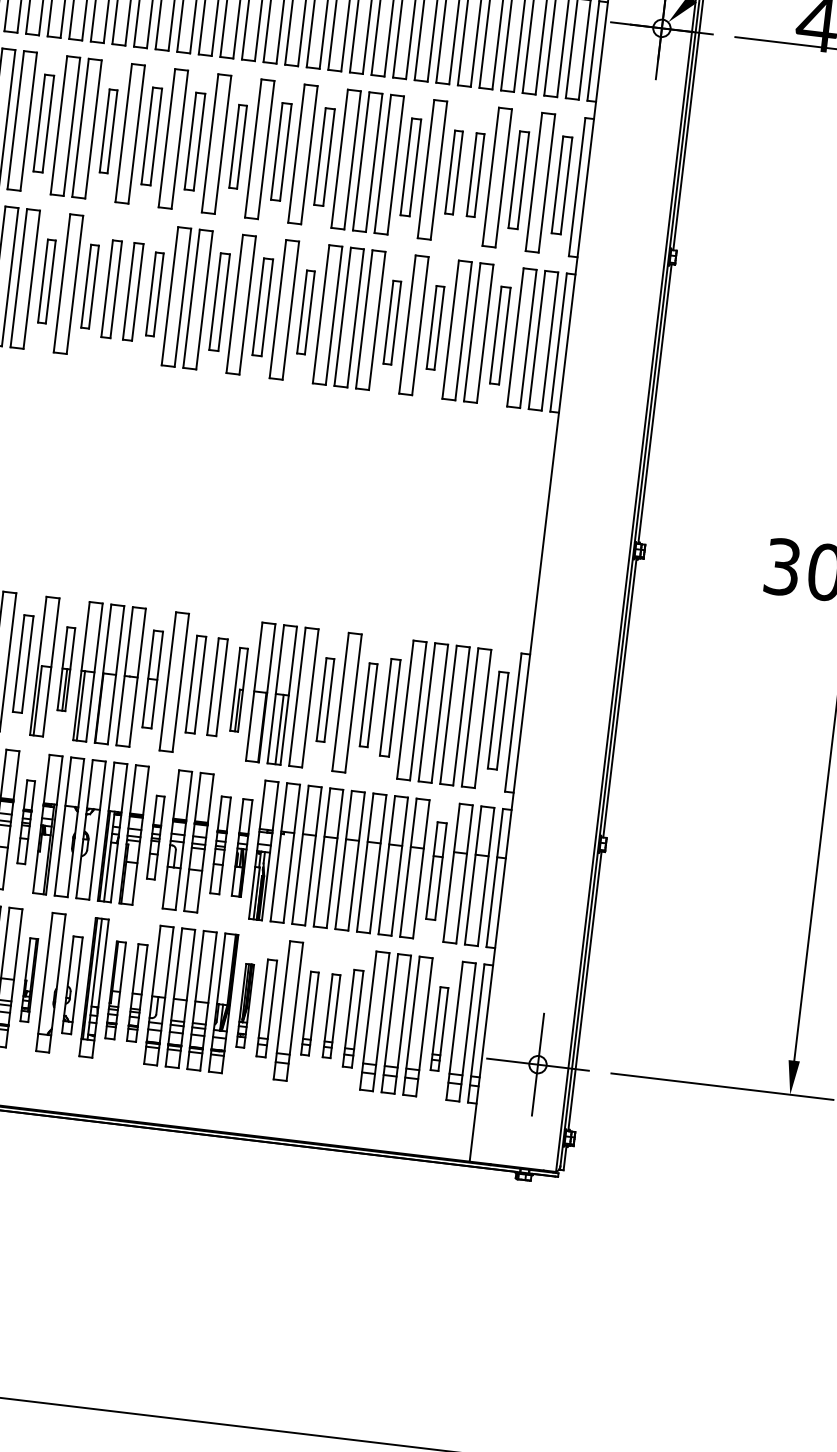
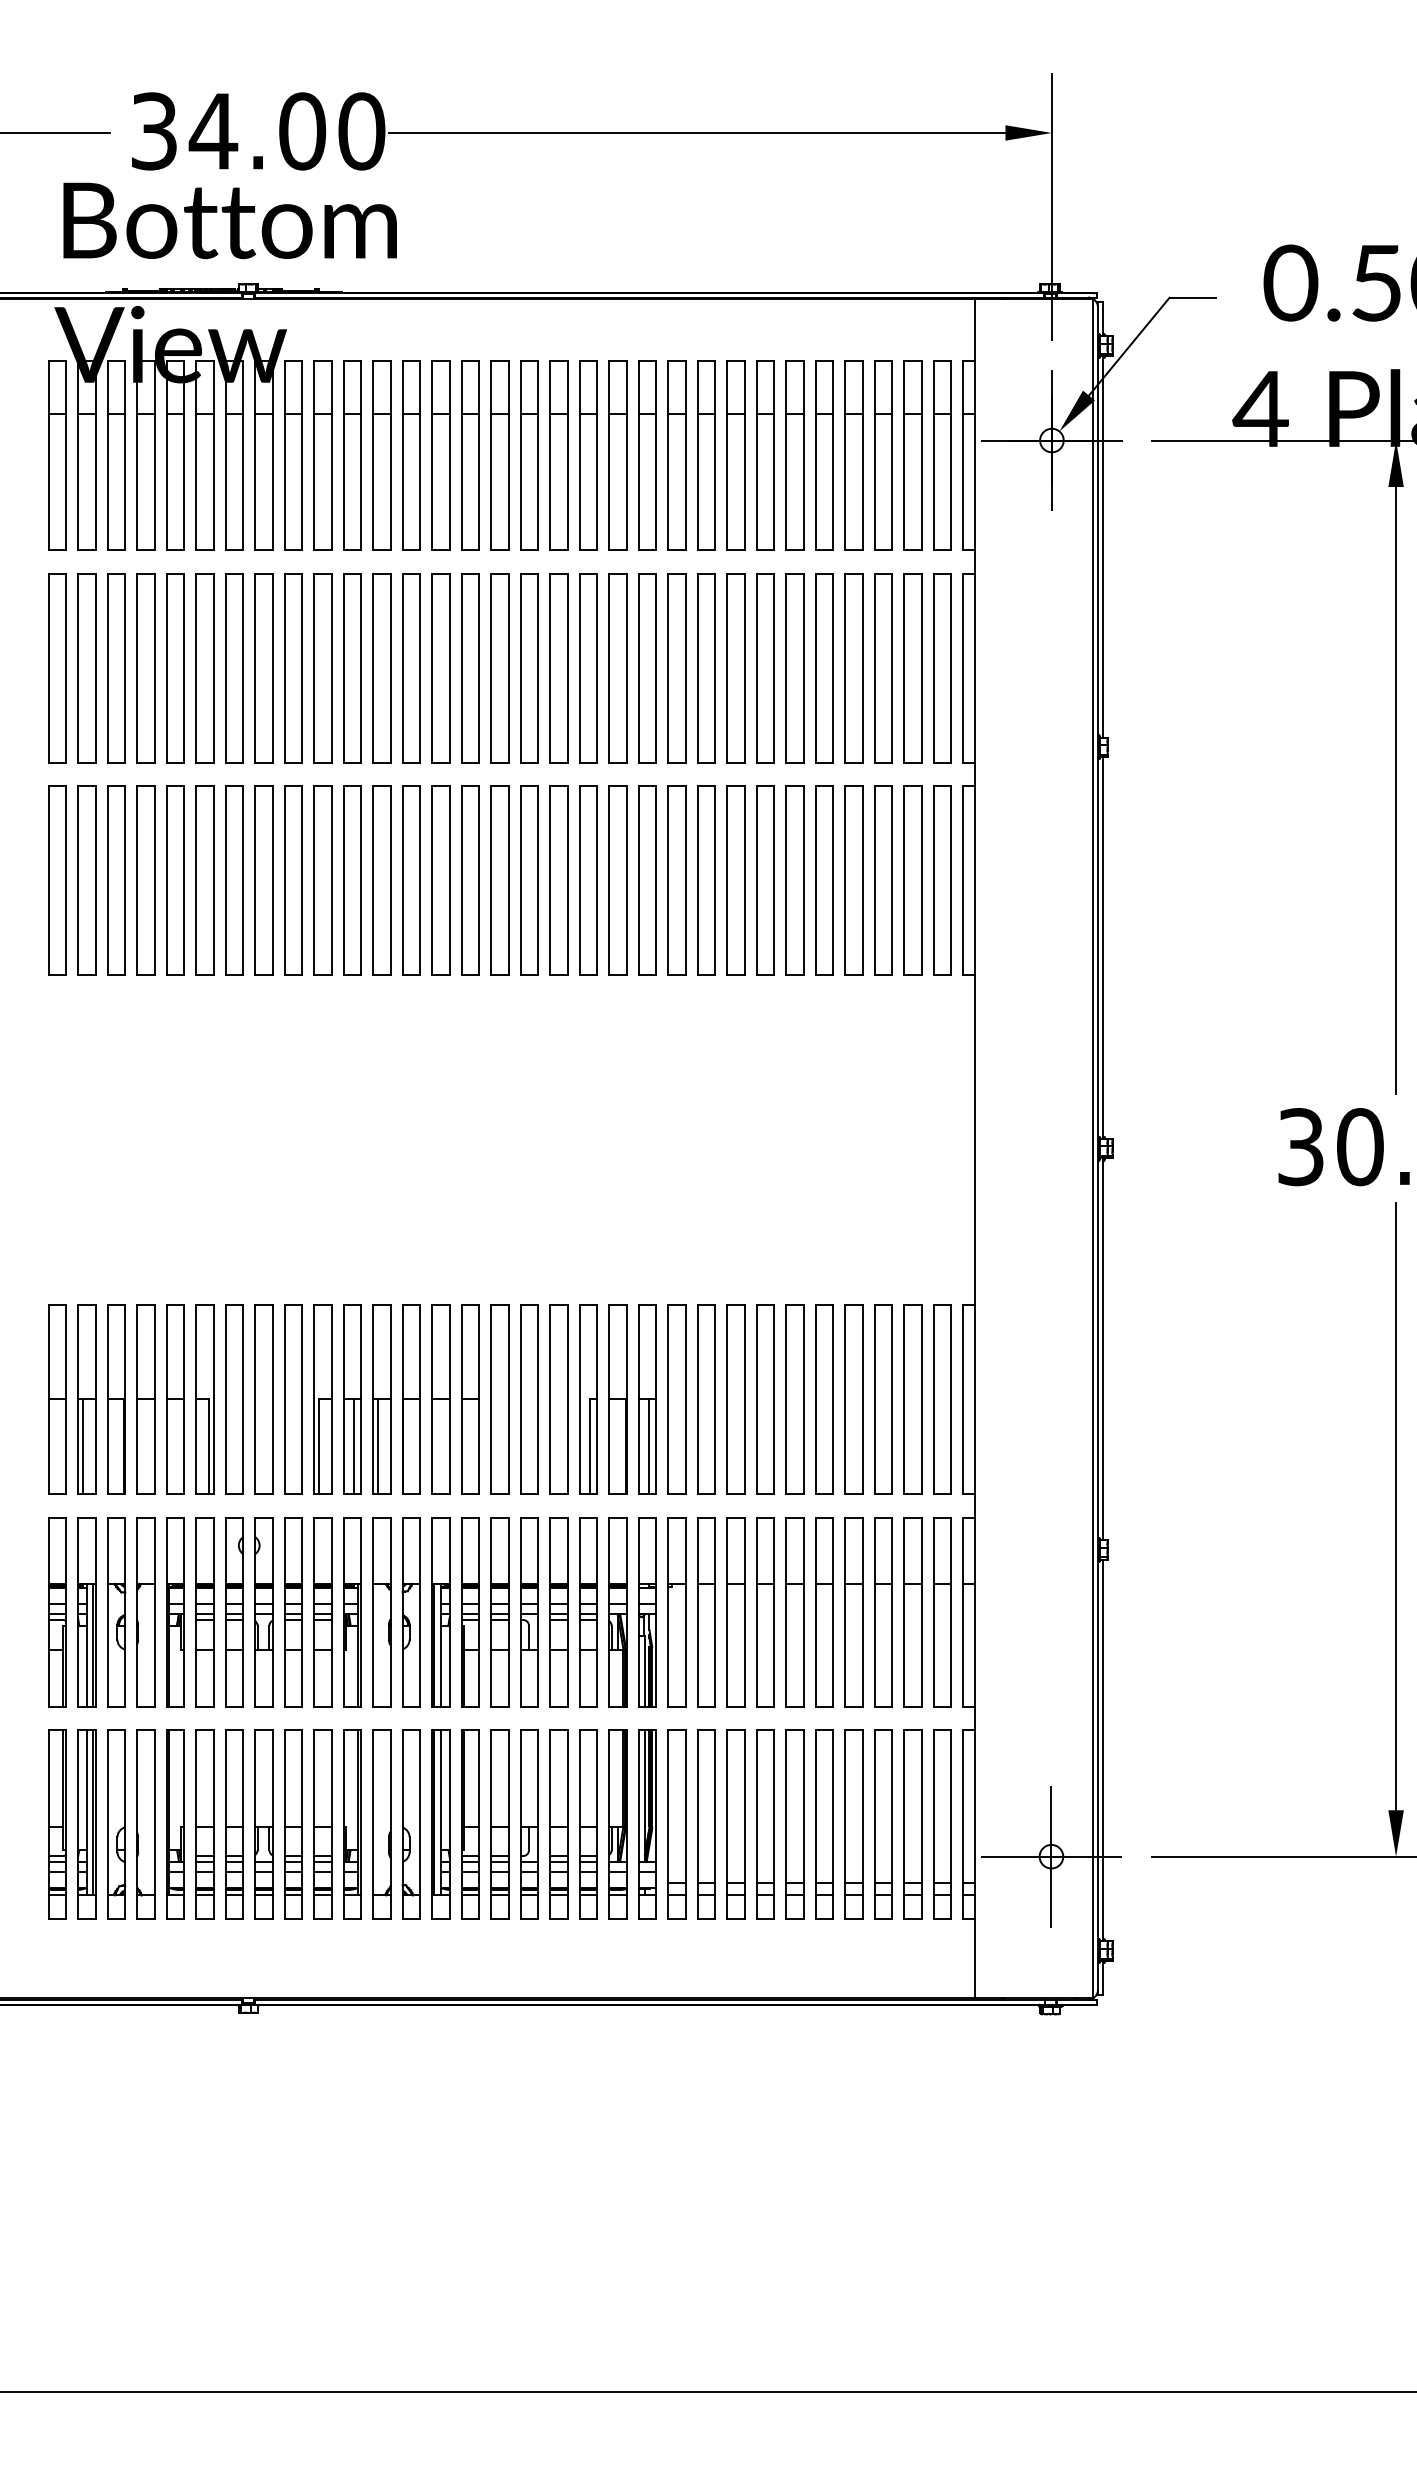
part: (43, 123) -> (234, 668), size x1.43
part: (108, 131) -> (322, 668), size x1.67
part: (151, 136) -> (381, 668), size x1.43
part: (194, 141) -> (440, 668), size x1.43
part: (237, 146) -> (499, 668), size x1.67
part: (280, 152) -> (558, 668), size x1.43
part: (324, 157) -> (617, 668), size x1.43
part: (410, 167) -> (735, 668), size x1.43
part: (453, 172) -> (794, 668), size x1.67
part: (475, 175) -> (824, 668), size x1.67
part: (518, 180) -> (883, 668), size x1.43
part: (561, 185) -> (942, 668), size x1.43
part: (46, 281) -> (263, 880), size x1.67
part: (89, 286) -> (322, 880), size x1.67
part: (111, 289) -> (352, 880), size x1.43
part: (132, 291) -> (381, 880), size x1.43
part: (154, 294) -> (411, 880), size x1.67
part: (219, 302) -> (499, 880), size x1.43
part: (262, 307) -> (558, 880), size x1.43
part: (305, 312) -> (617, 880), size x1.67
part: (391, 322) -> (735, 880), size x1.67
part: (435, 327) -> (794, 880), size x1.67
part: (500, 335) -> (883, 880), size x1.43
part: (23, 663) -> (293, 1399), size x1.43
part: (66, 669) -> (352, 1399), size x1.67
part: (152, 679) -> (470, 1399), size x1.43
part: (195, 684) -> (529, 1399), size x1.43
part: (217, 687) -> (558, 1399), size x1.43
part: (239, 689) -> (588, 1399), size x1.67
part: (325, 699) -> (706, 1399), size x1.67
part: (368, 705) -> (765, 1399), size x1.67
part: (389, 707) -> (794, 1399), size x1.43
part: (498, 720) -> (942, 1399), size x1.43
part: (25, 822) -> (322, 1612), size x1.67
part: (155, 837) -> (499, 1612), size x1.67
part: (220, 845) -> (588, 1612), size x1.43
part: (241, 848) -> (617, 1612), size x1.43
part: (436, 871) -> (883, 1612), size x1.43
part: (29, 980) -> (352, 1824), size x1.67
part: (71, 985) -> (410, 1824), size x1.43
part: (115, 990) -> (470, 1824), size x1.43
part: (136, 992) -> (499, 1824), size x1.43
part: (245, 1005) -> (647, 1824), size x1.67
part: (266, 1008) -> (676, 1824), size x1.43
part: (309, 1013) -> (735, 1824), size x1.67
part: (331, 1016) -> (765, 1824), size x1.67
part: (352, 1018) -> (794, 1824), size x1.43
part: (439, 1028) -> (912, 1824), size x1.67

